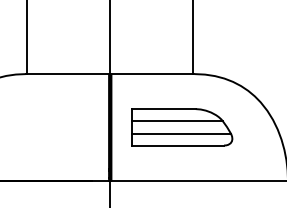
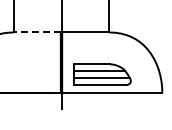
line: (67, 74) -> (37, 32), solid -> dashed
part: (182, 127) -> (102, 74), moved

